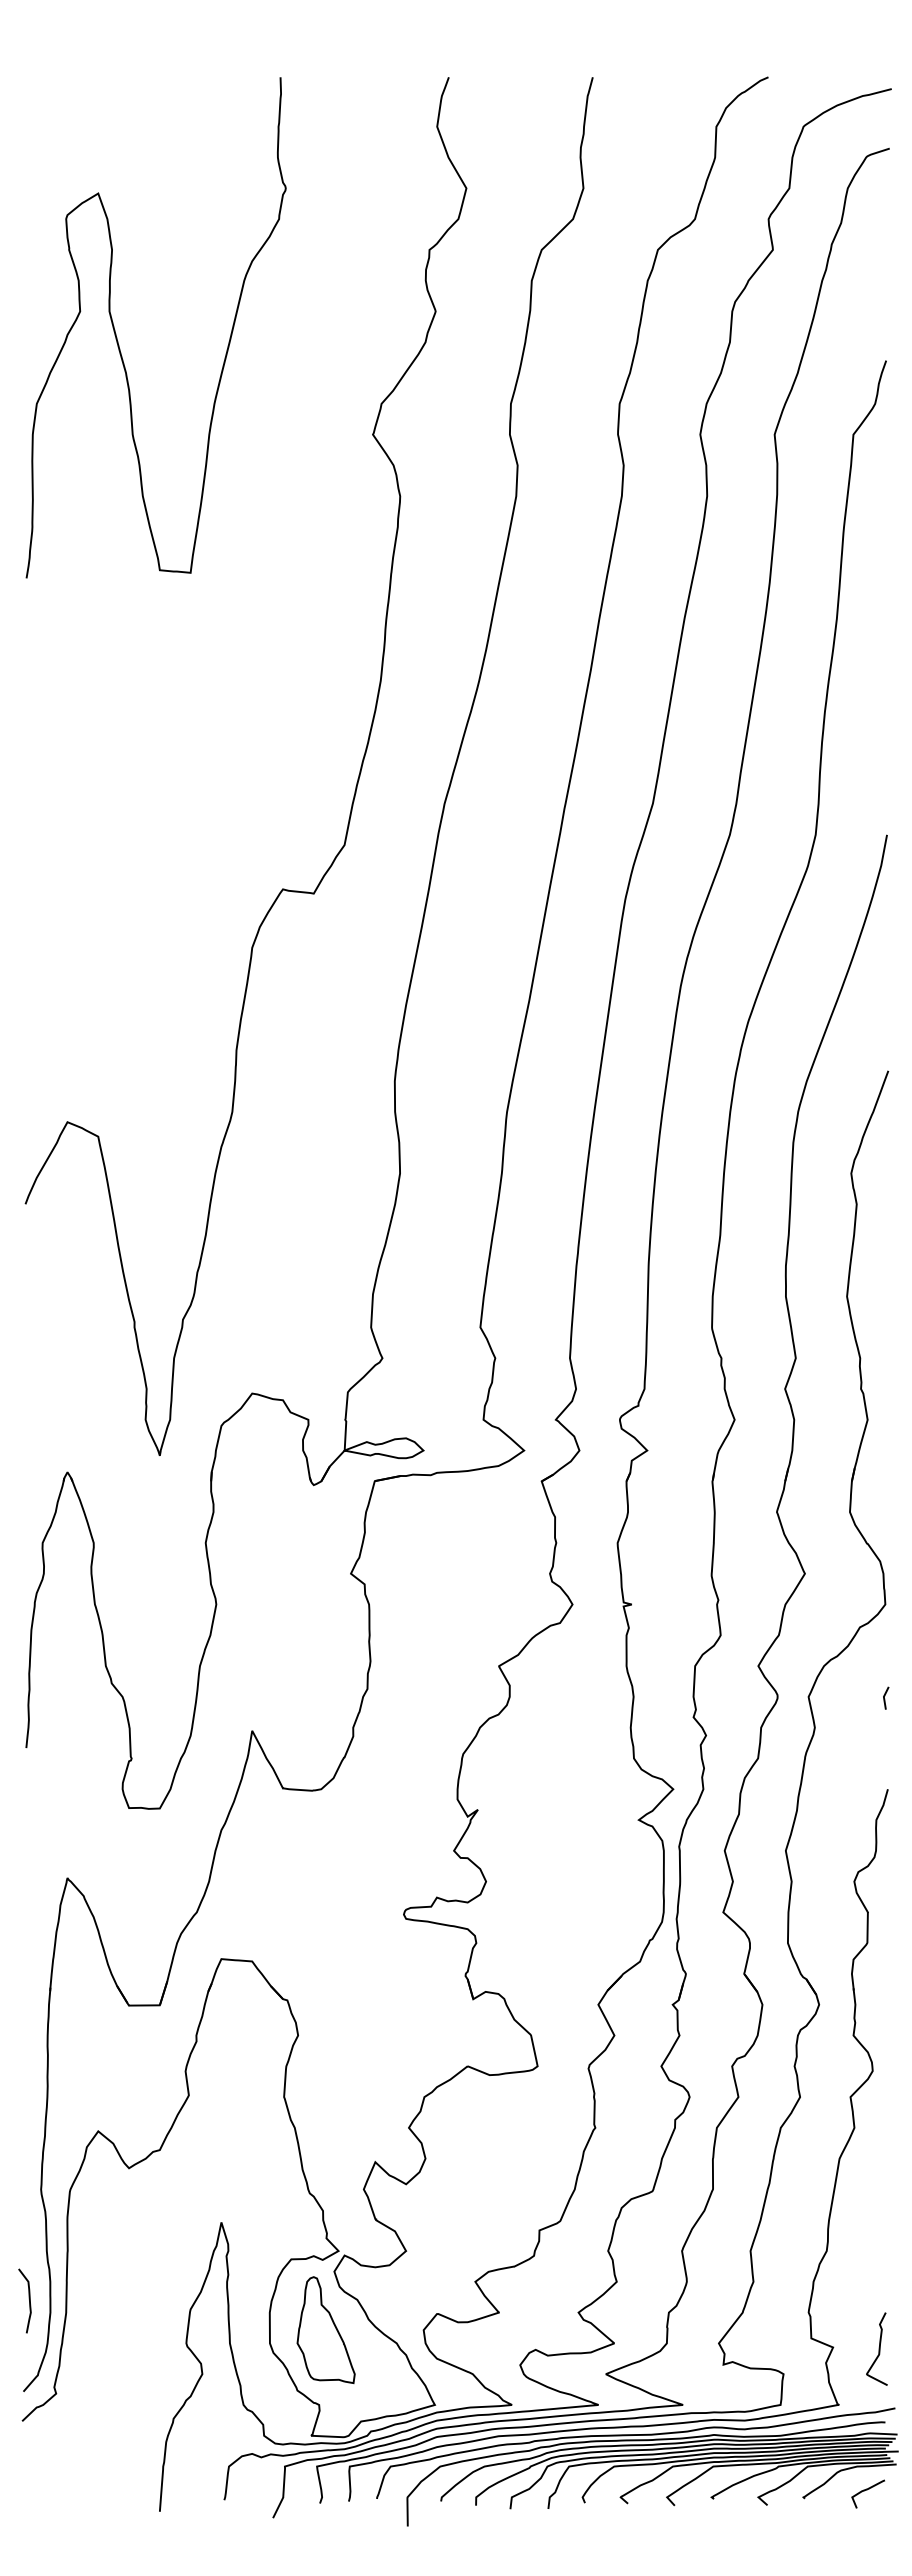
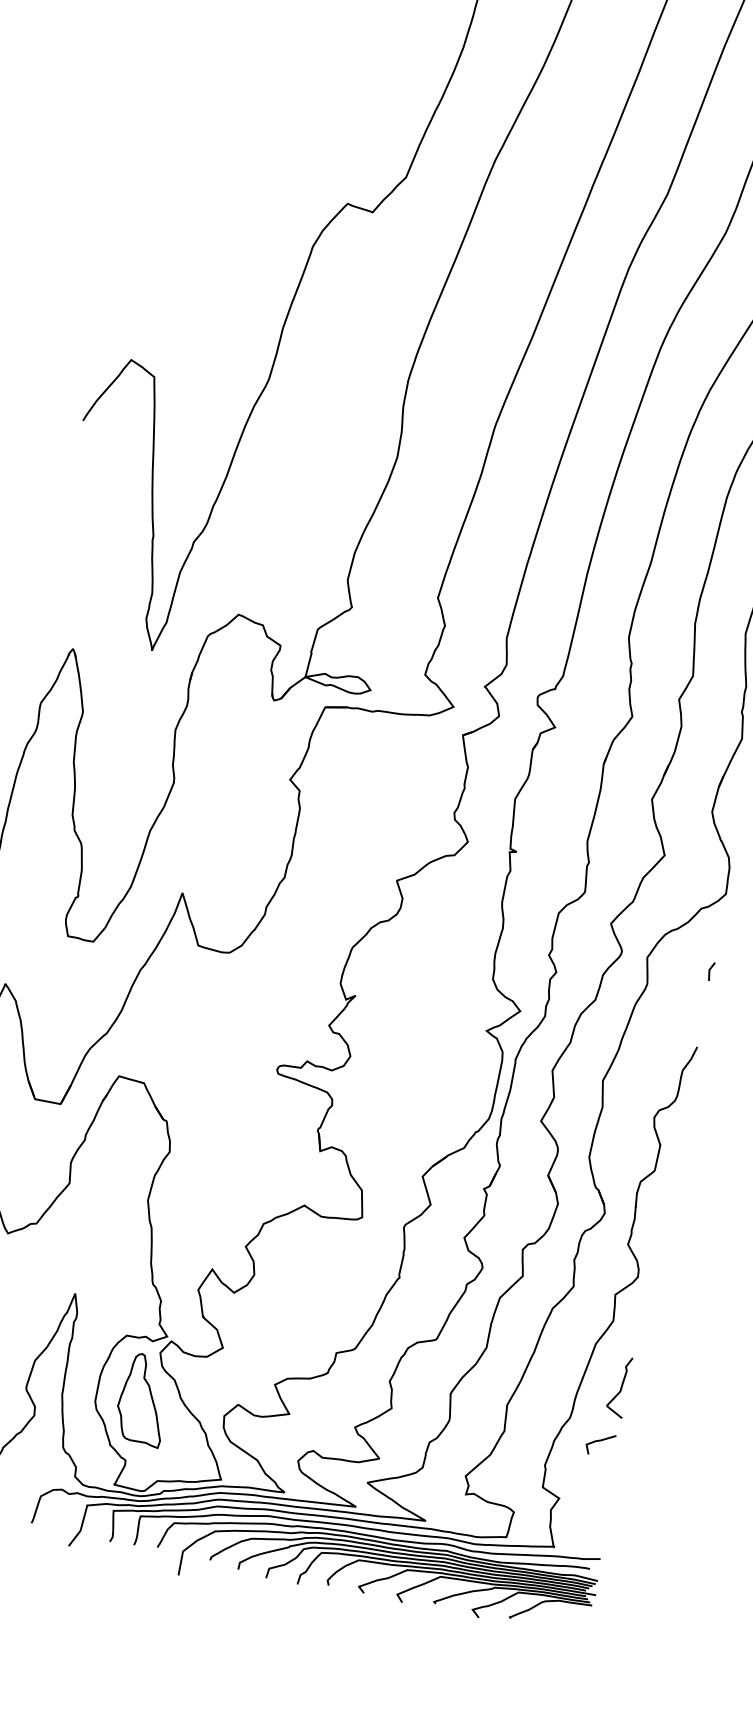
curve: (878, 2348) -> (620, 1386), moved
curve: (867, 2490) -> (600, 1441), moved

